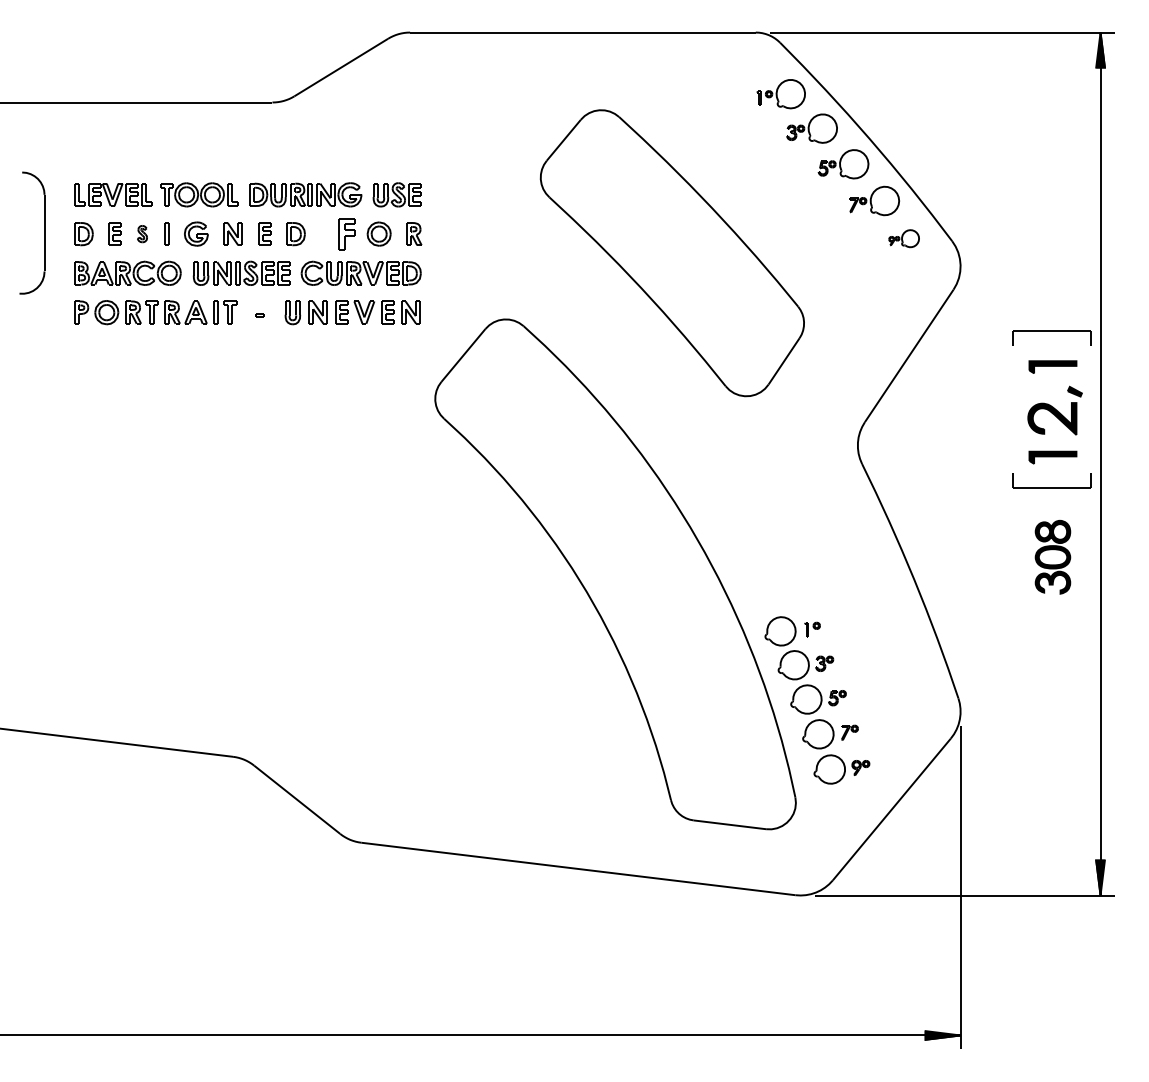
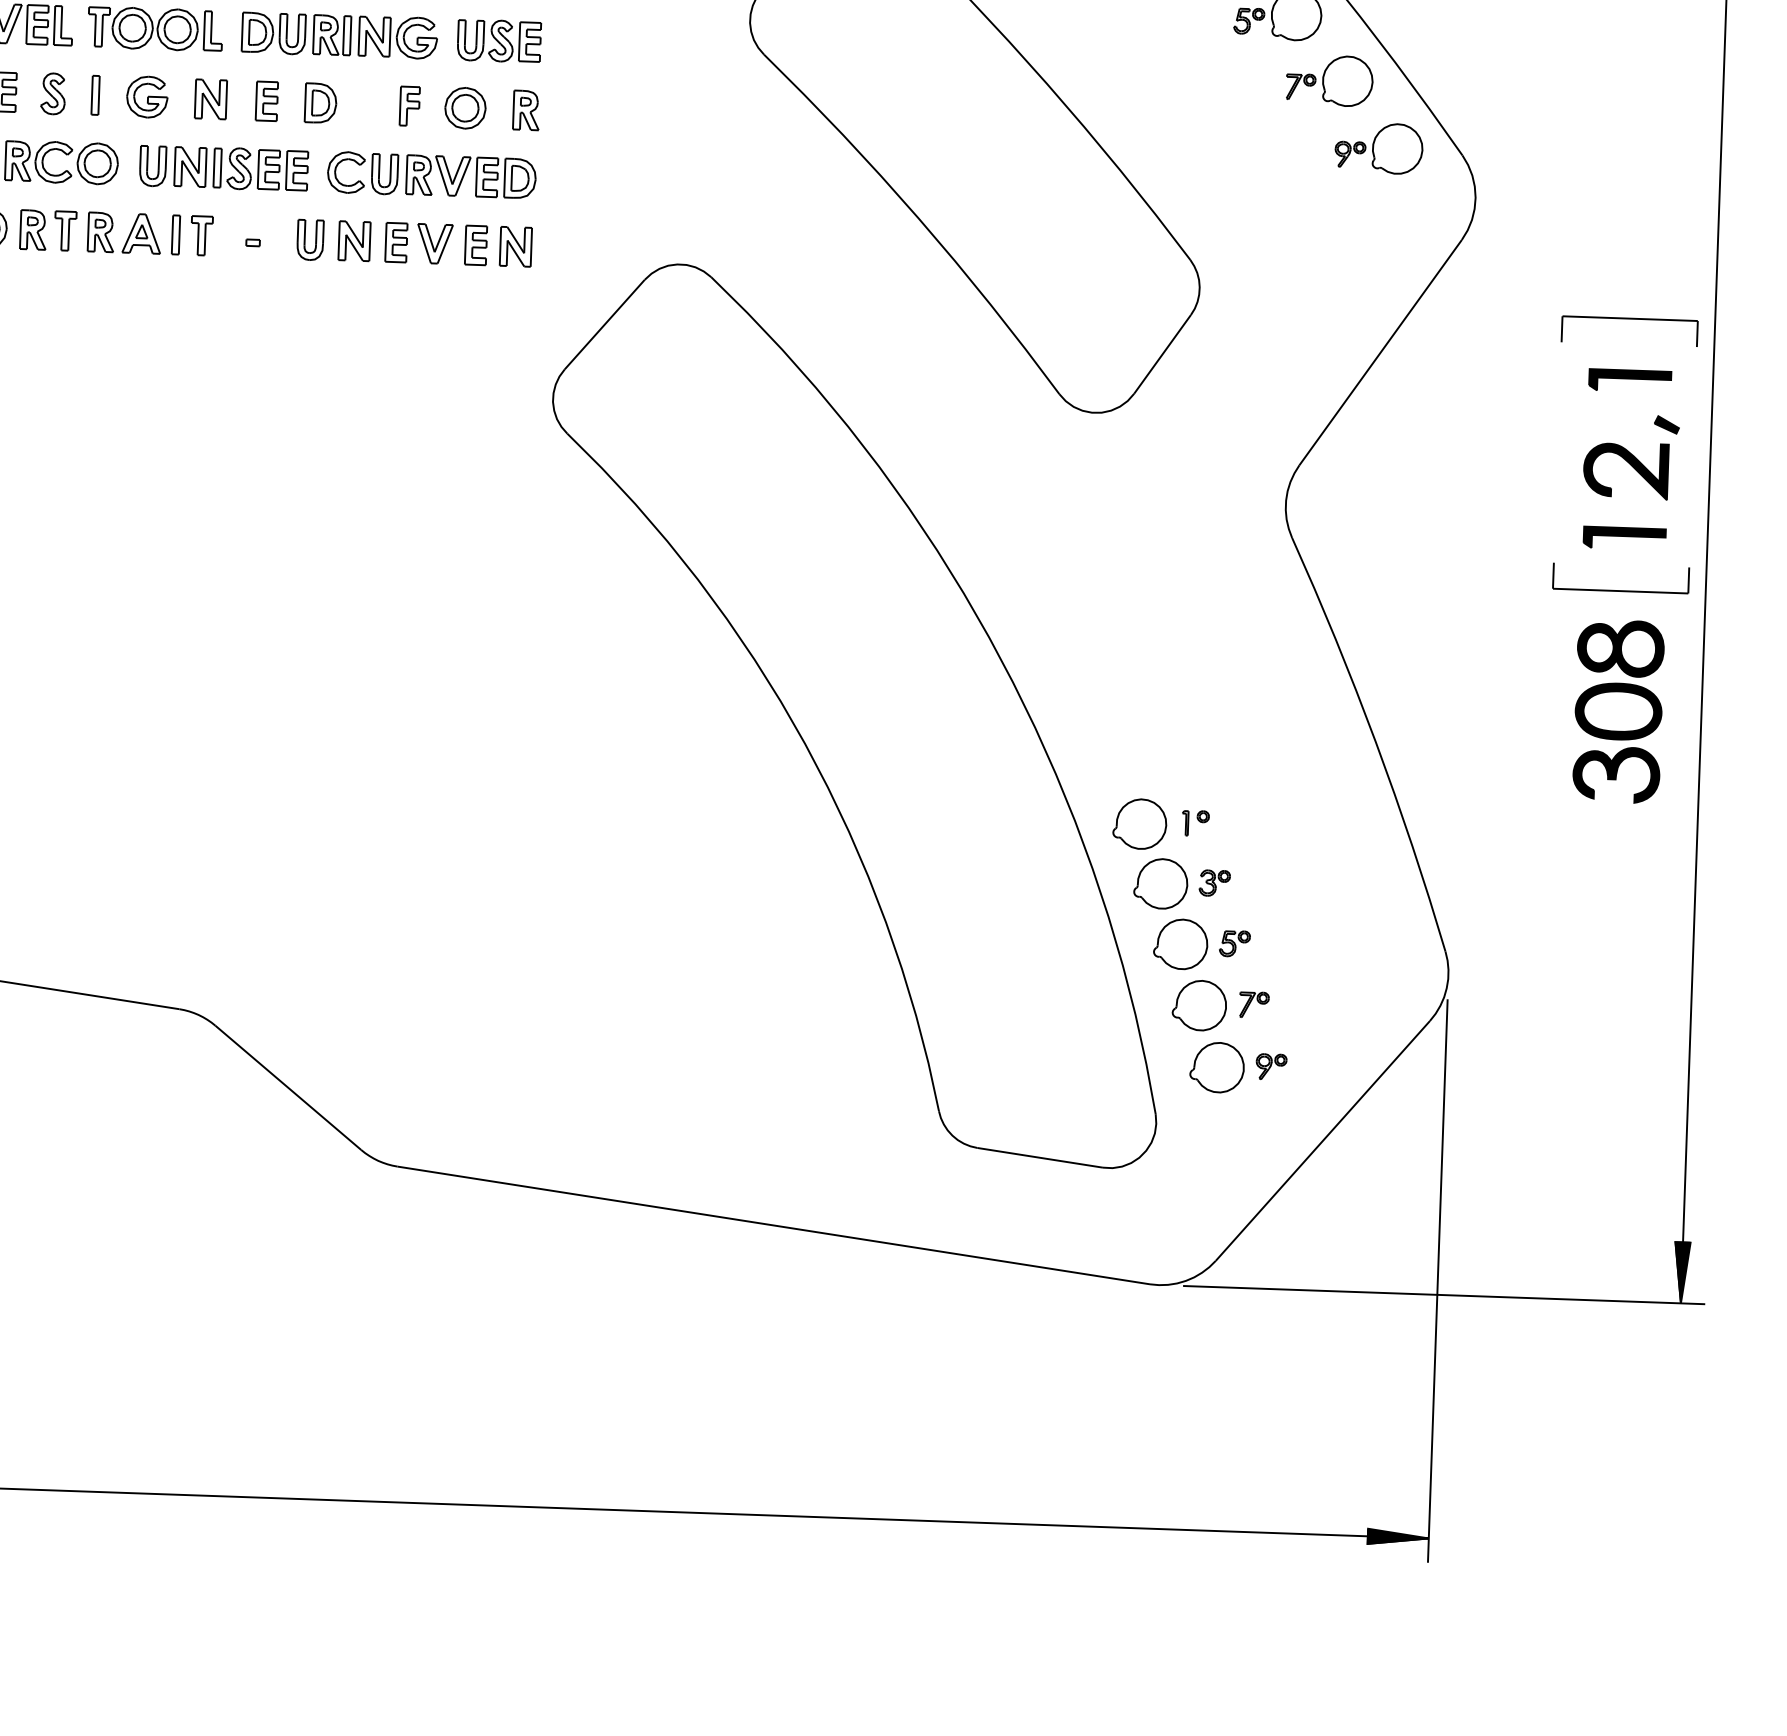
part: (142, 233) -> (53, 92), size x1.43
part: (347, 233) -> (410, 105), size x0.71
part: (903, 238) -> (1377, 147), size x1.67
part: (1052, 557) -> (1617, 712), size x1.43

